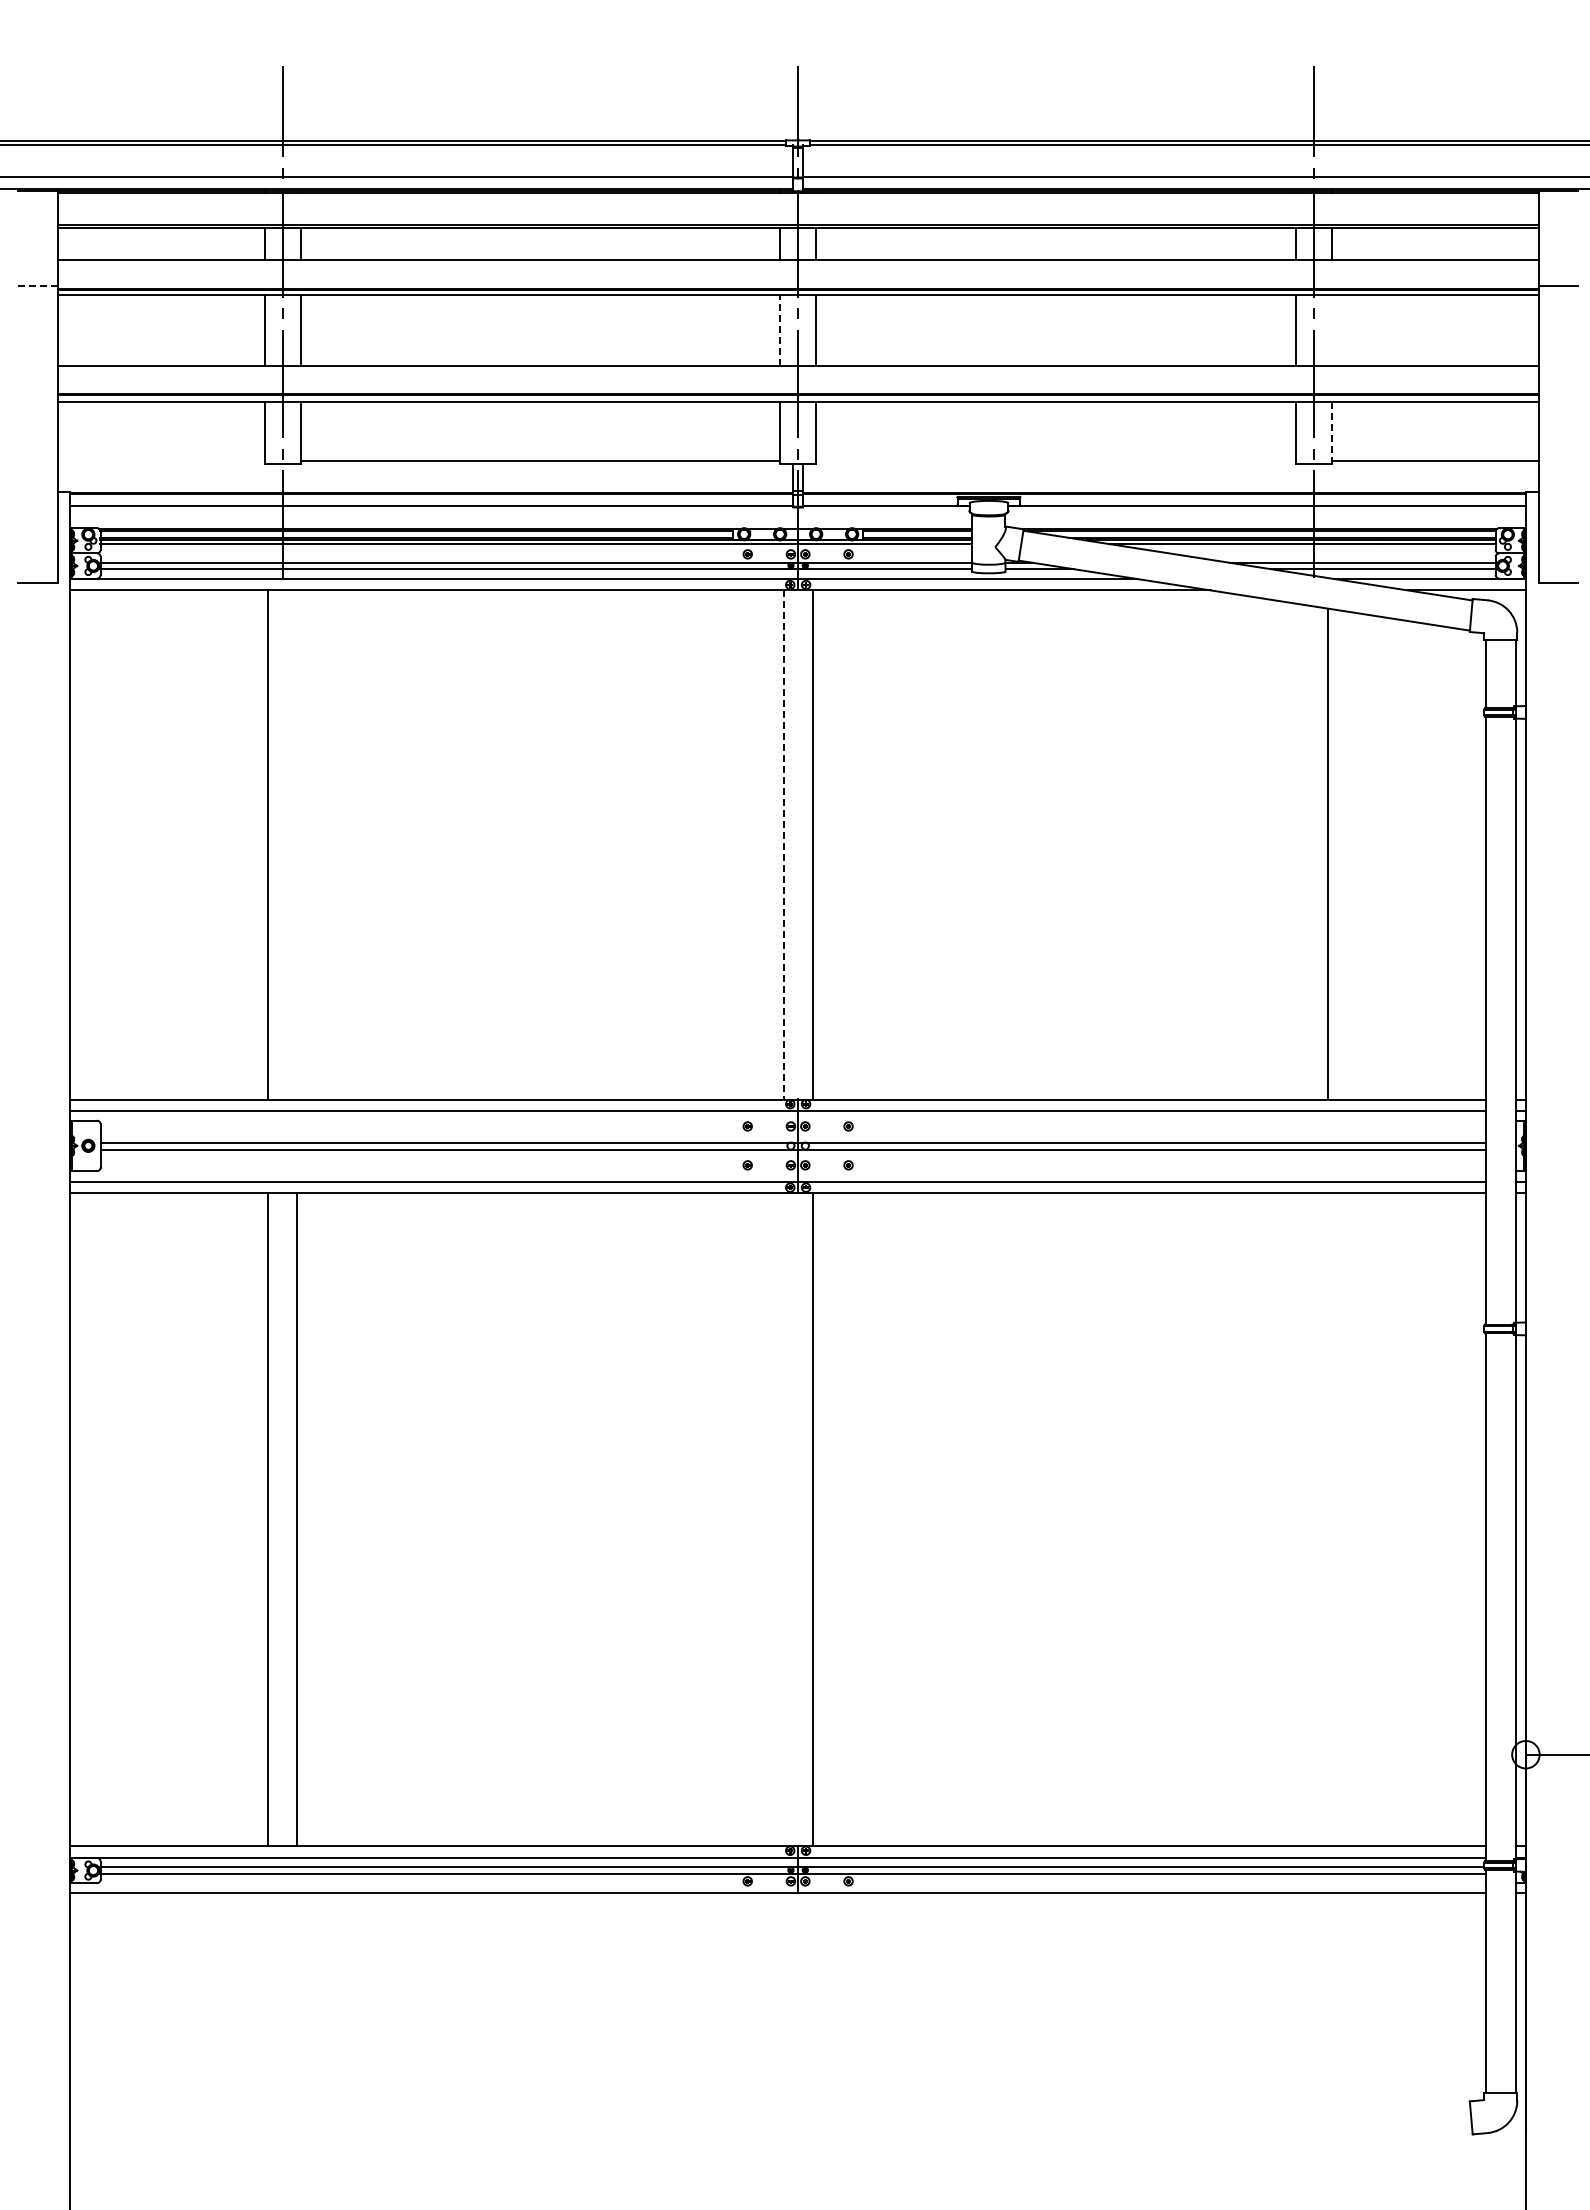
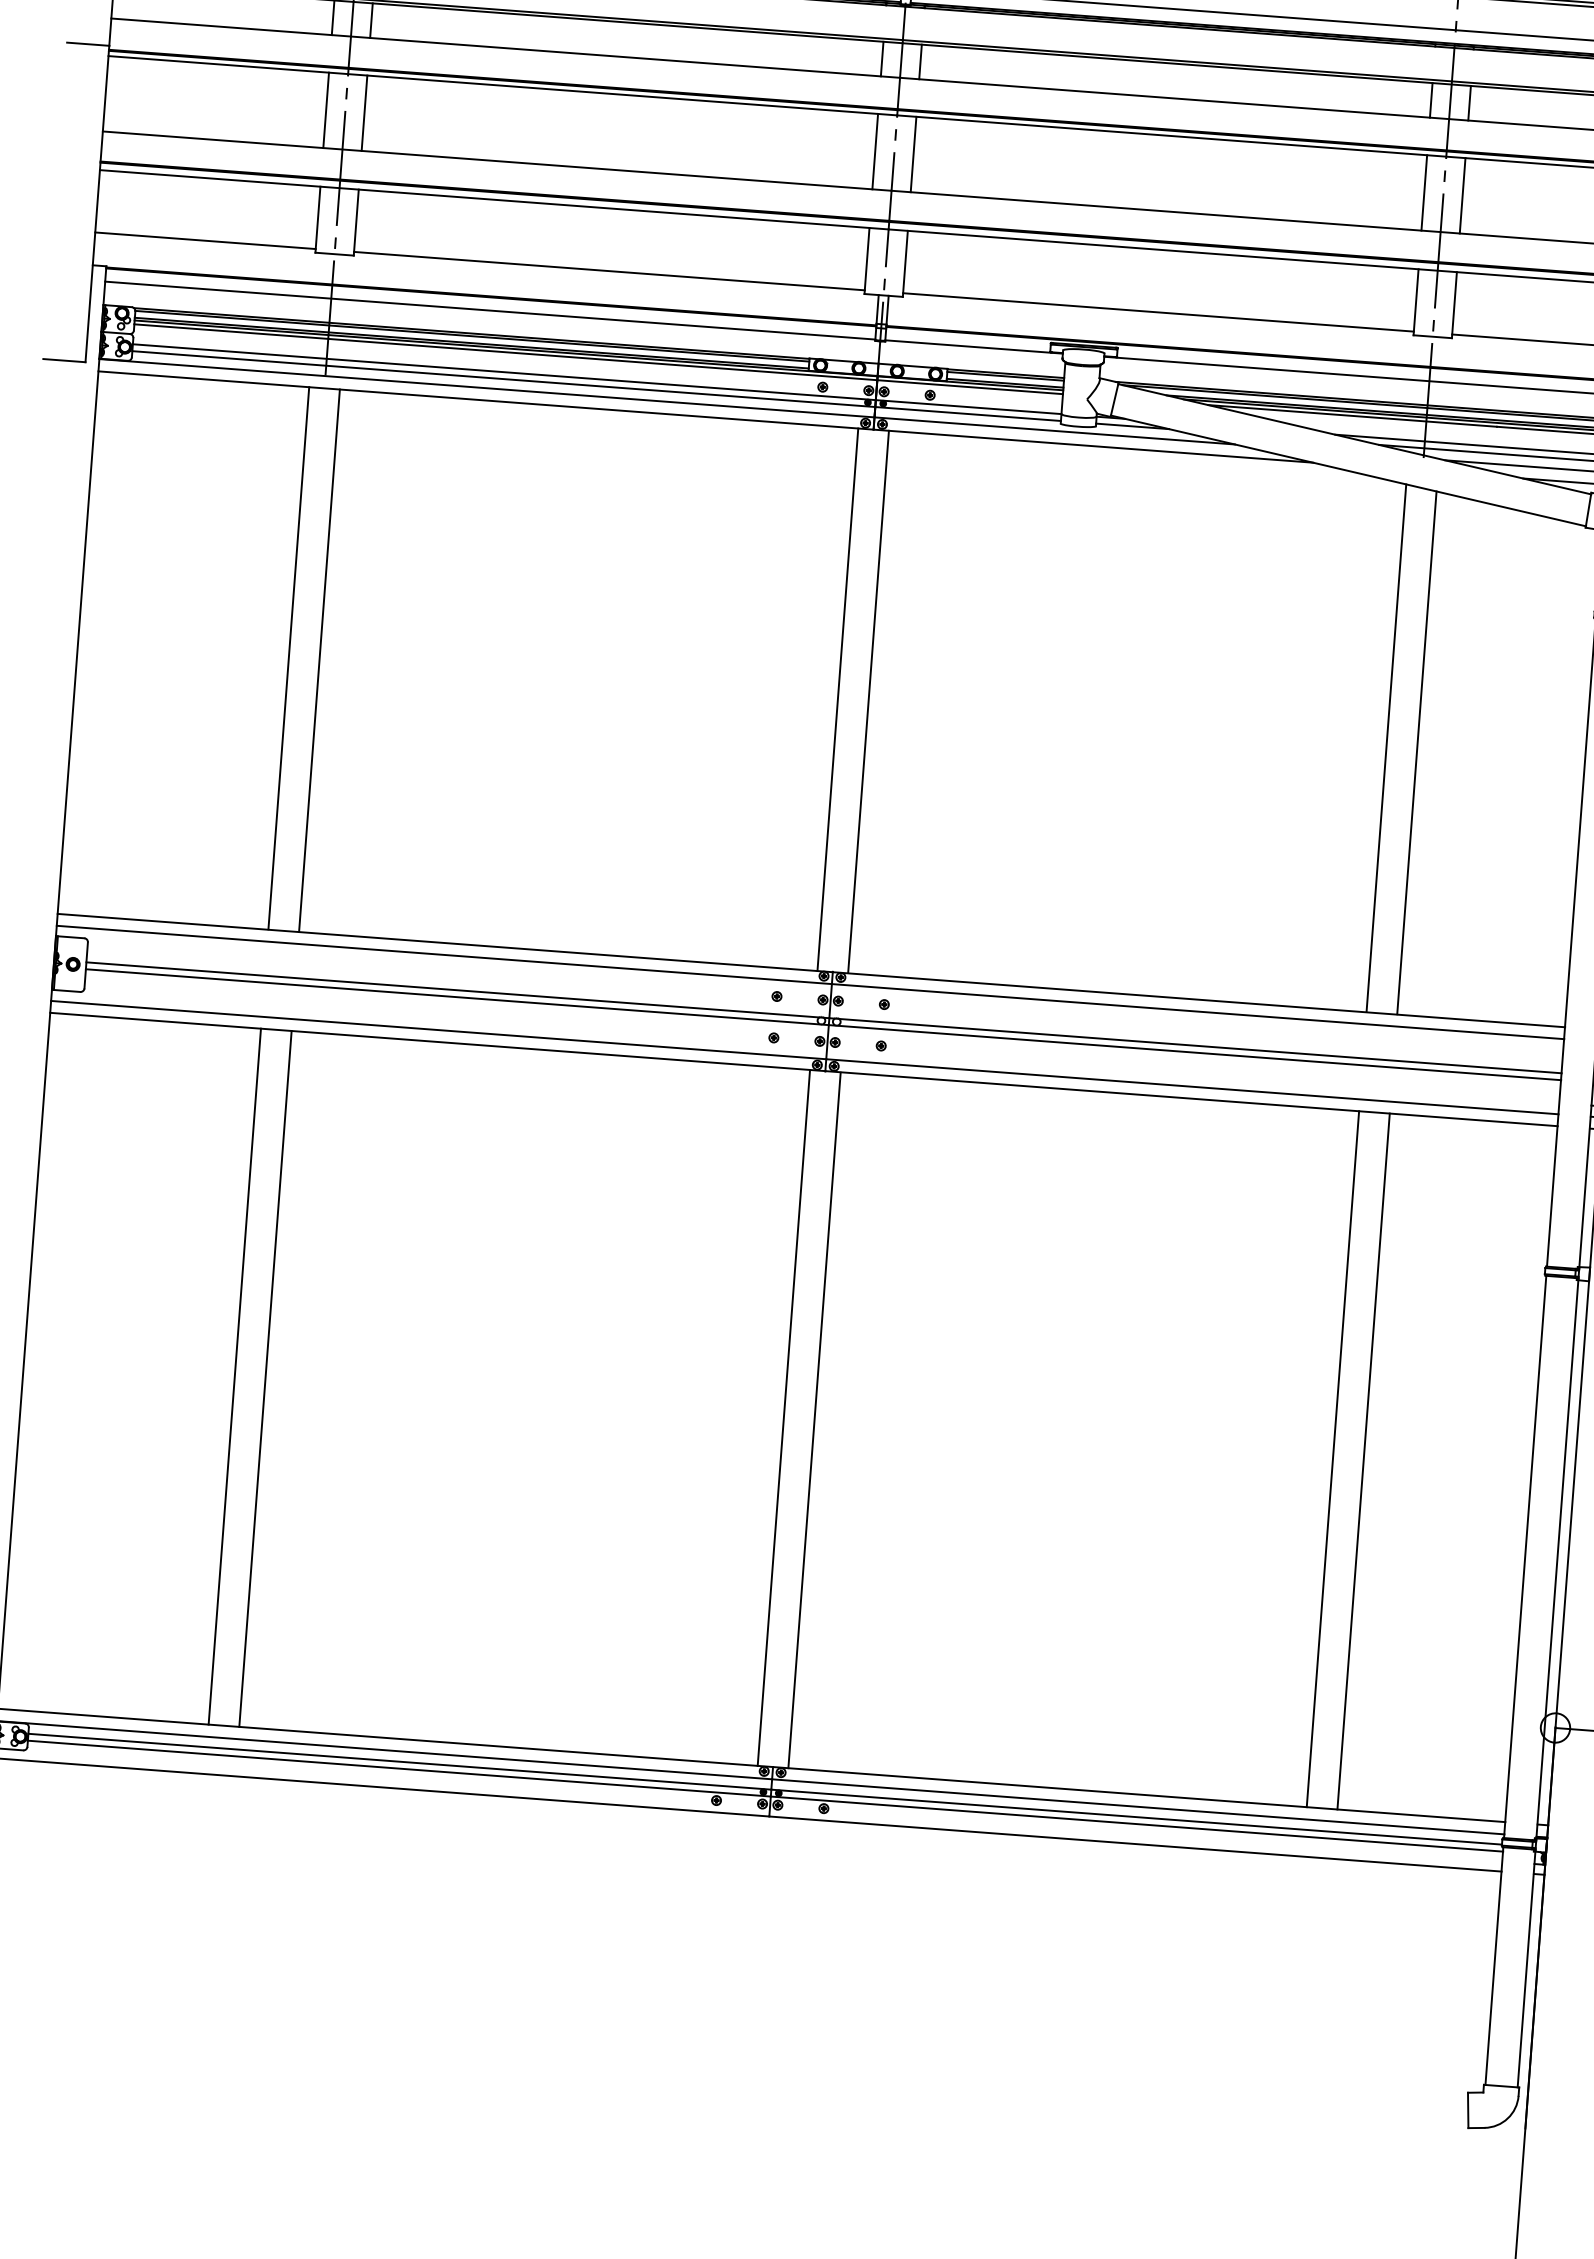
line: (37, 285) -> (87, 43), dashed -> solid
line: (780, 330) -> (875, 151), dashed -> solid
line: (1331, 330) -> (1462, 195), added
line: (1331, 433) -> (1454, 305), dashed -> solid
line: (160, 460) -> (204, 240), added
line: (1055, 460) -> (1158, 311), added
line: (297, 844) -> (320, 660), added
line: (783, 844) -> (837, 699), dashed -> solid
line: (1299, 851) -> (1386, 747), added
line: (783, 1519) -> (783, 1418), added
line: (1299, 1519) -> (1333, 1459), added
line: (1328, 1519) -> (1364, 1461), added

